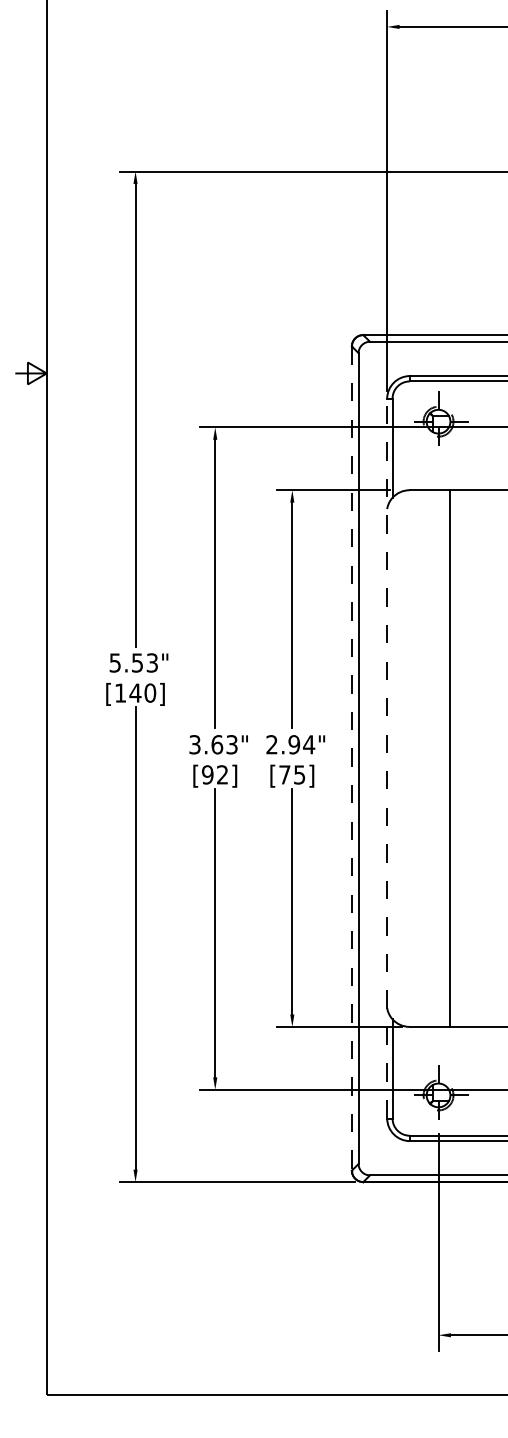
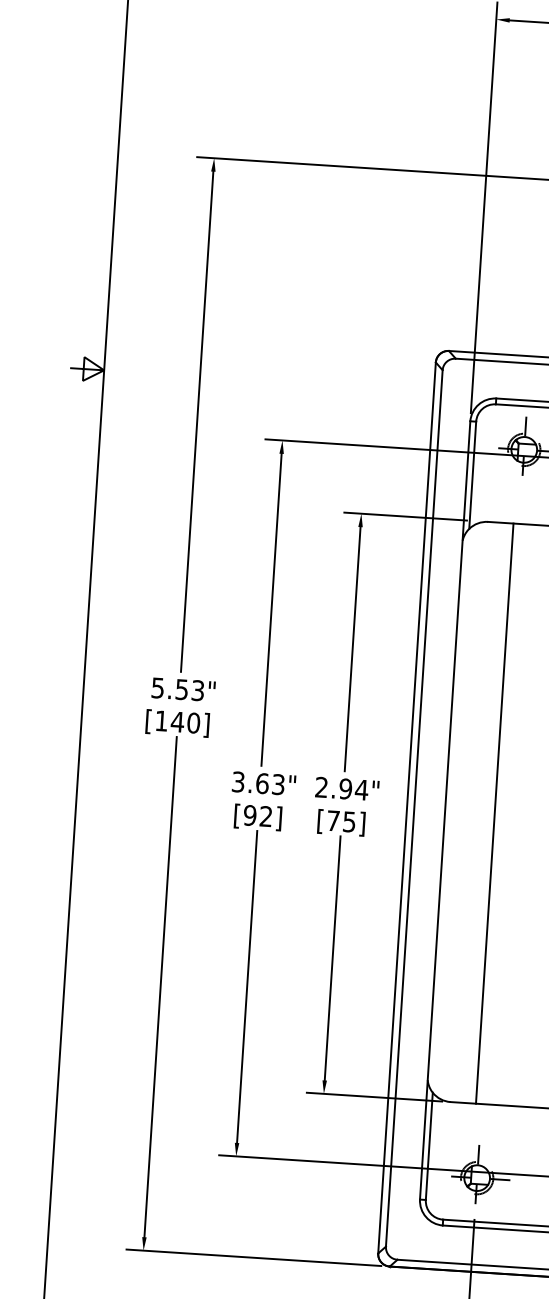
line: (387, 758) -> (445, 810), dashed -> solid
line: (450, 758) -> (495, 813), moved
line: (351, 759) -> (406, 808), dashed -> solid

